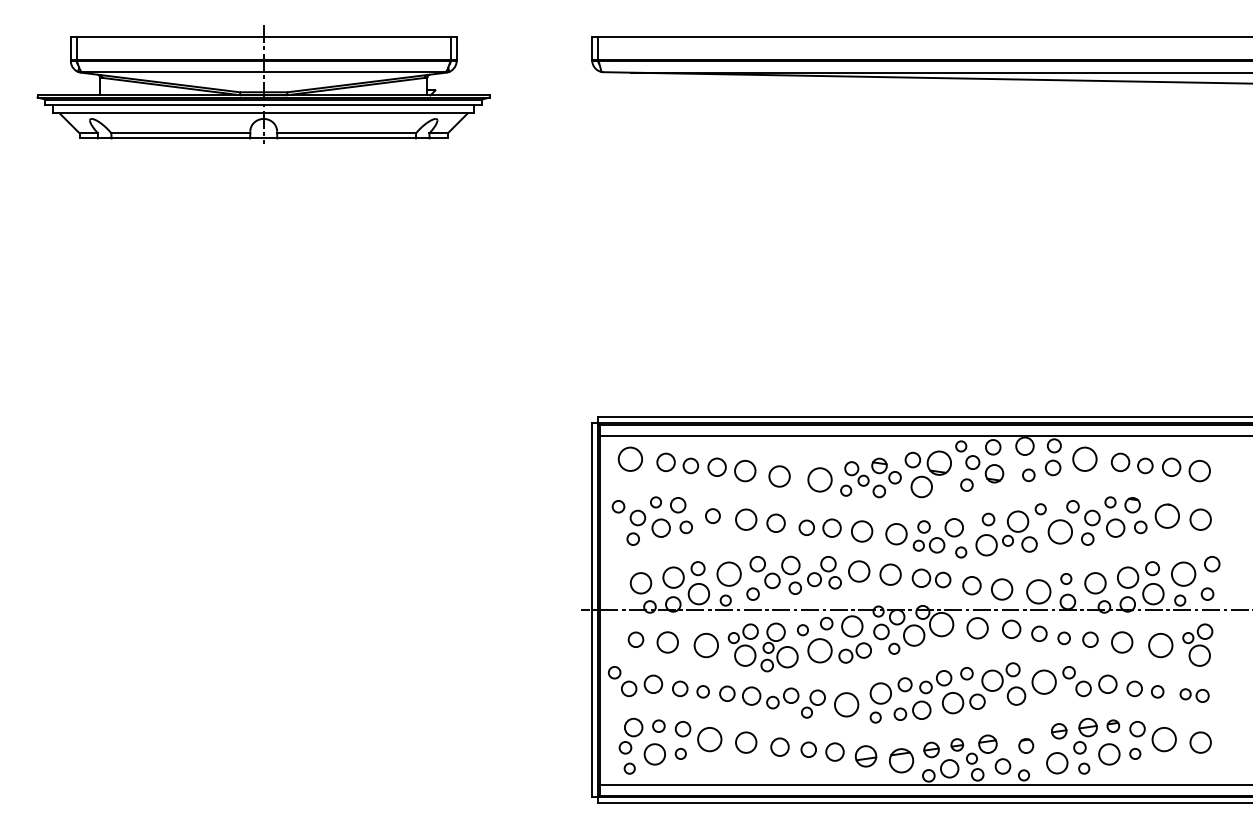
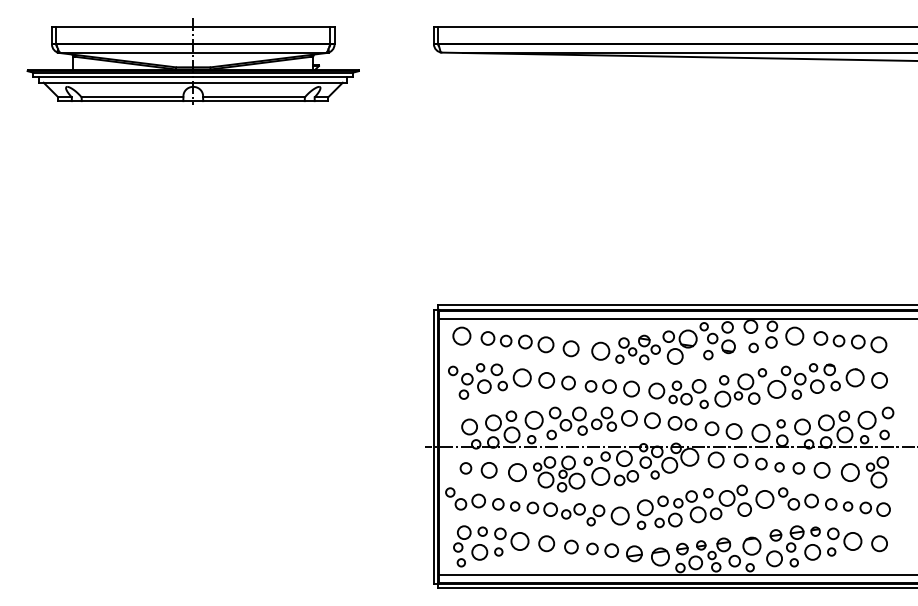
circle: (712, 515) -> (521, 377), size x1.67
part: (1194, 695) -> (875, 509), size x1.43
part: (1025, 745) -> (751, 545), size x1.67

